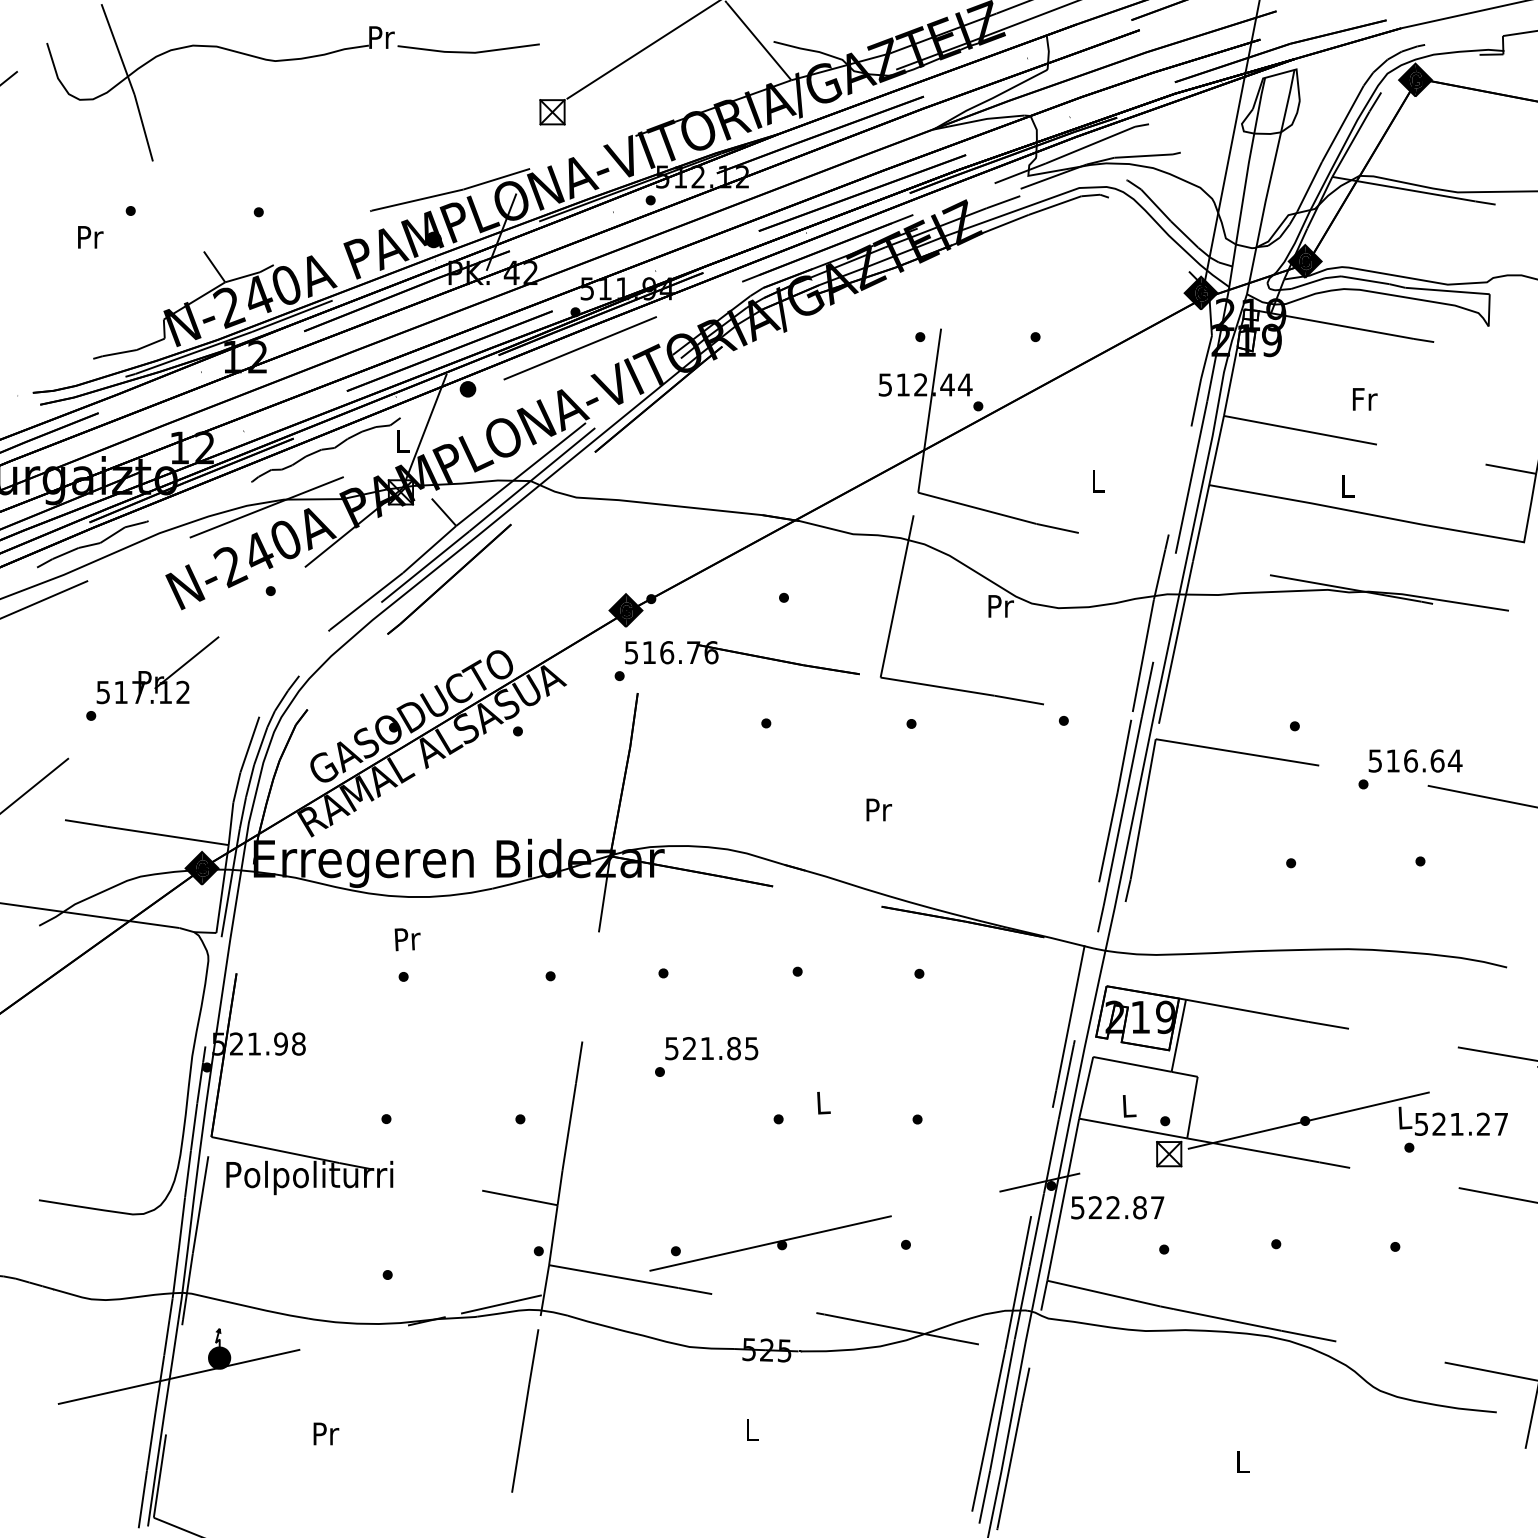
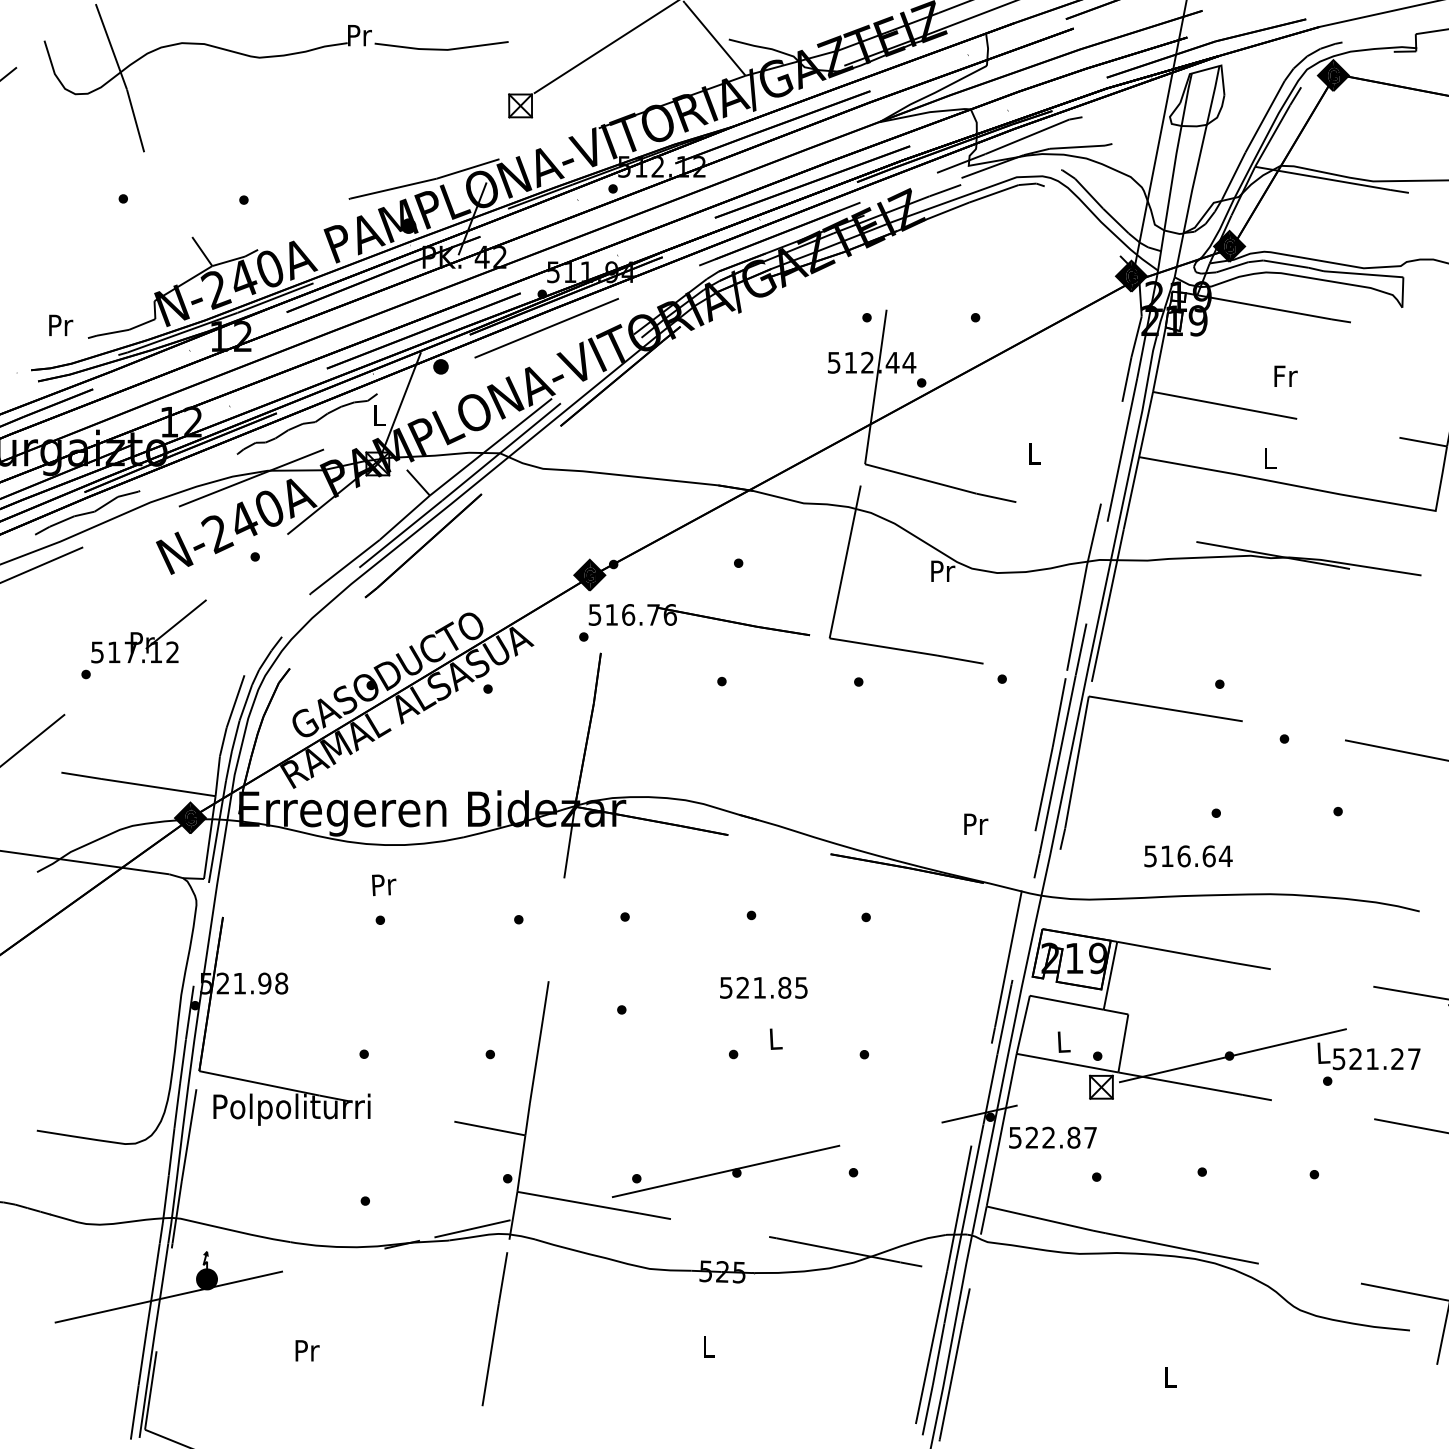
text: (90, 237) -> (60, 325), moved
text: (1415, 760) -> (1188, 855), moved
text: (878, 809) -> (975, 823), moved
text: (711, 1048) -> (763, 987), moved

